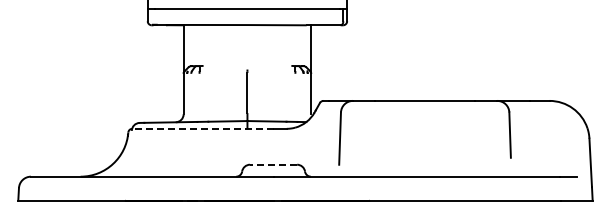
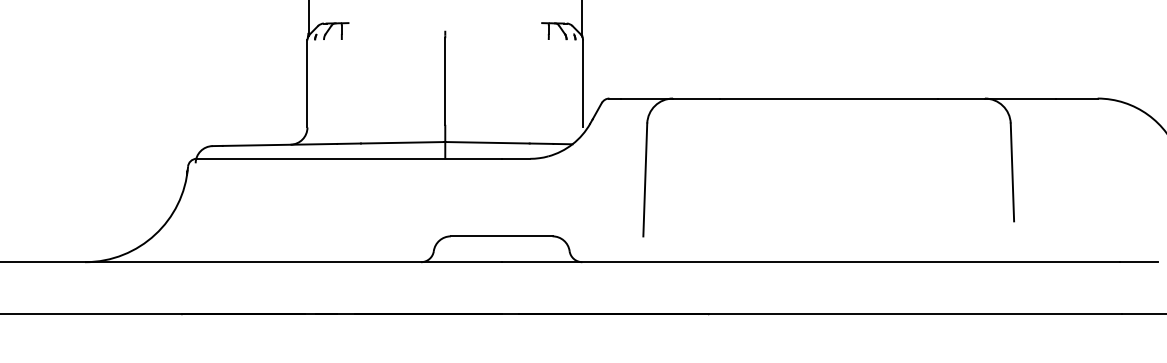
line: (202, 128) -> (348, 158), dashed -> solid
line: (273, 164) -> (501, 235), dashed -> solid

